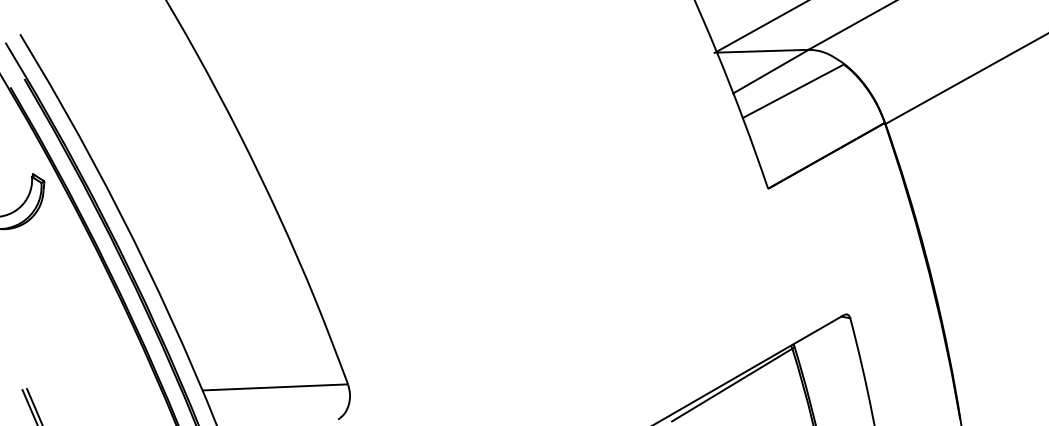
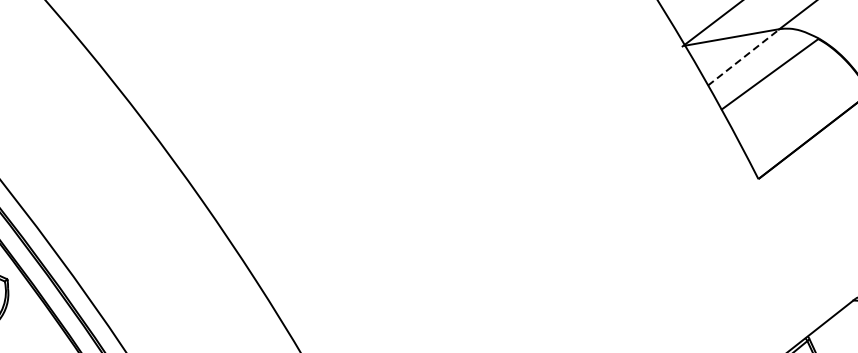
line: (770, 71) -> (743, 57), solid -> dashed

